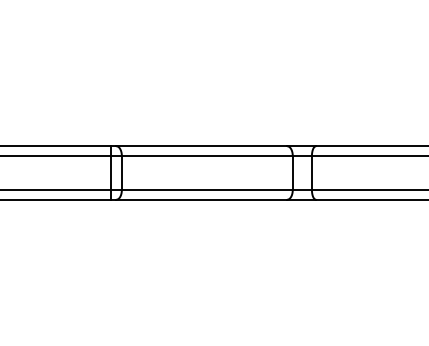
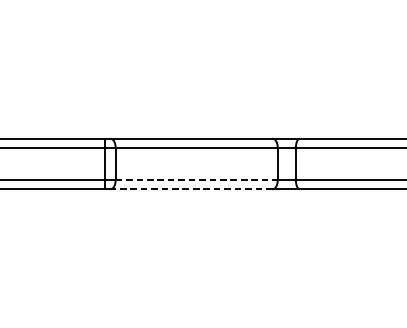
line: (207, 189) -> (196, 179), solid -> dashed
line: (201, 199) -> (191, 189), solid -> dashed

